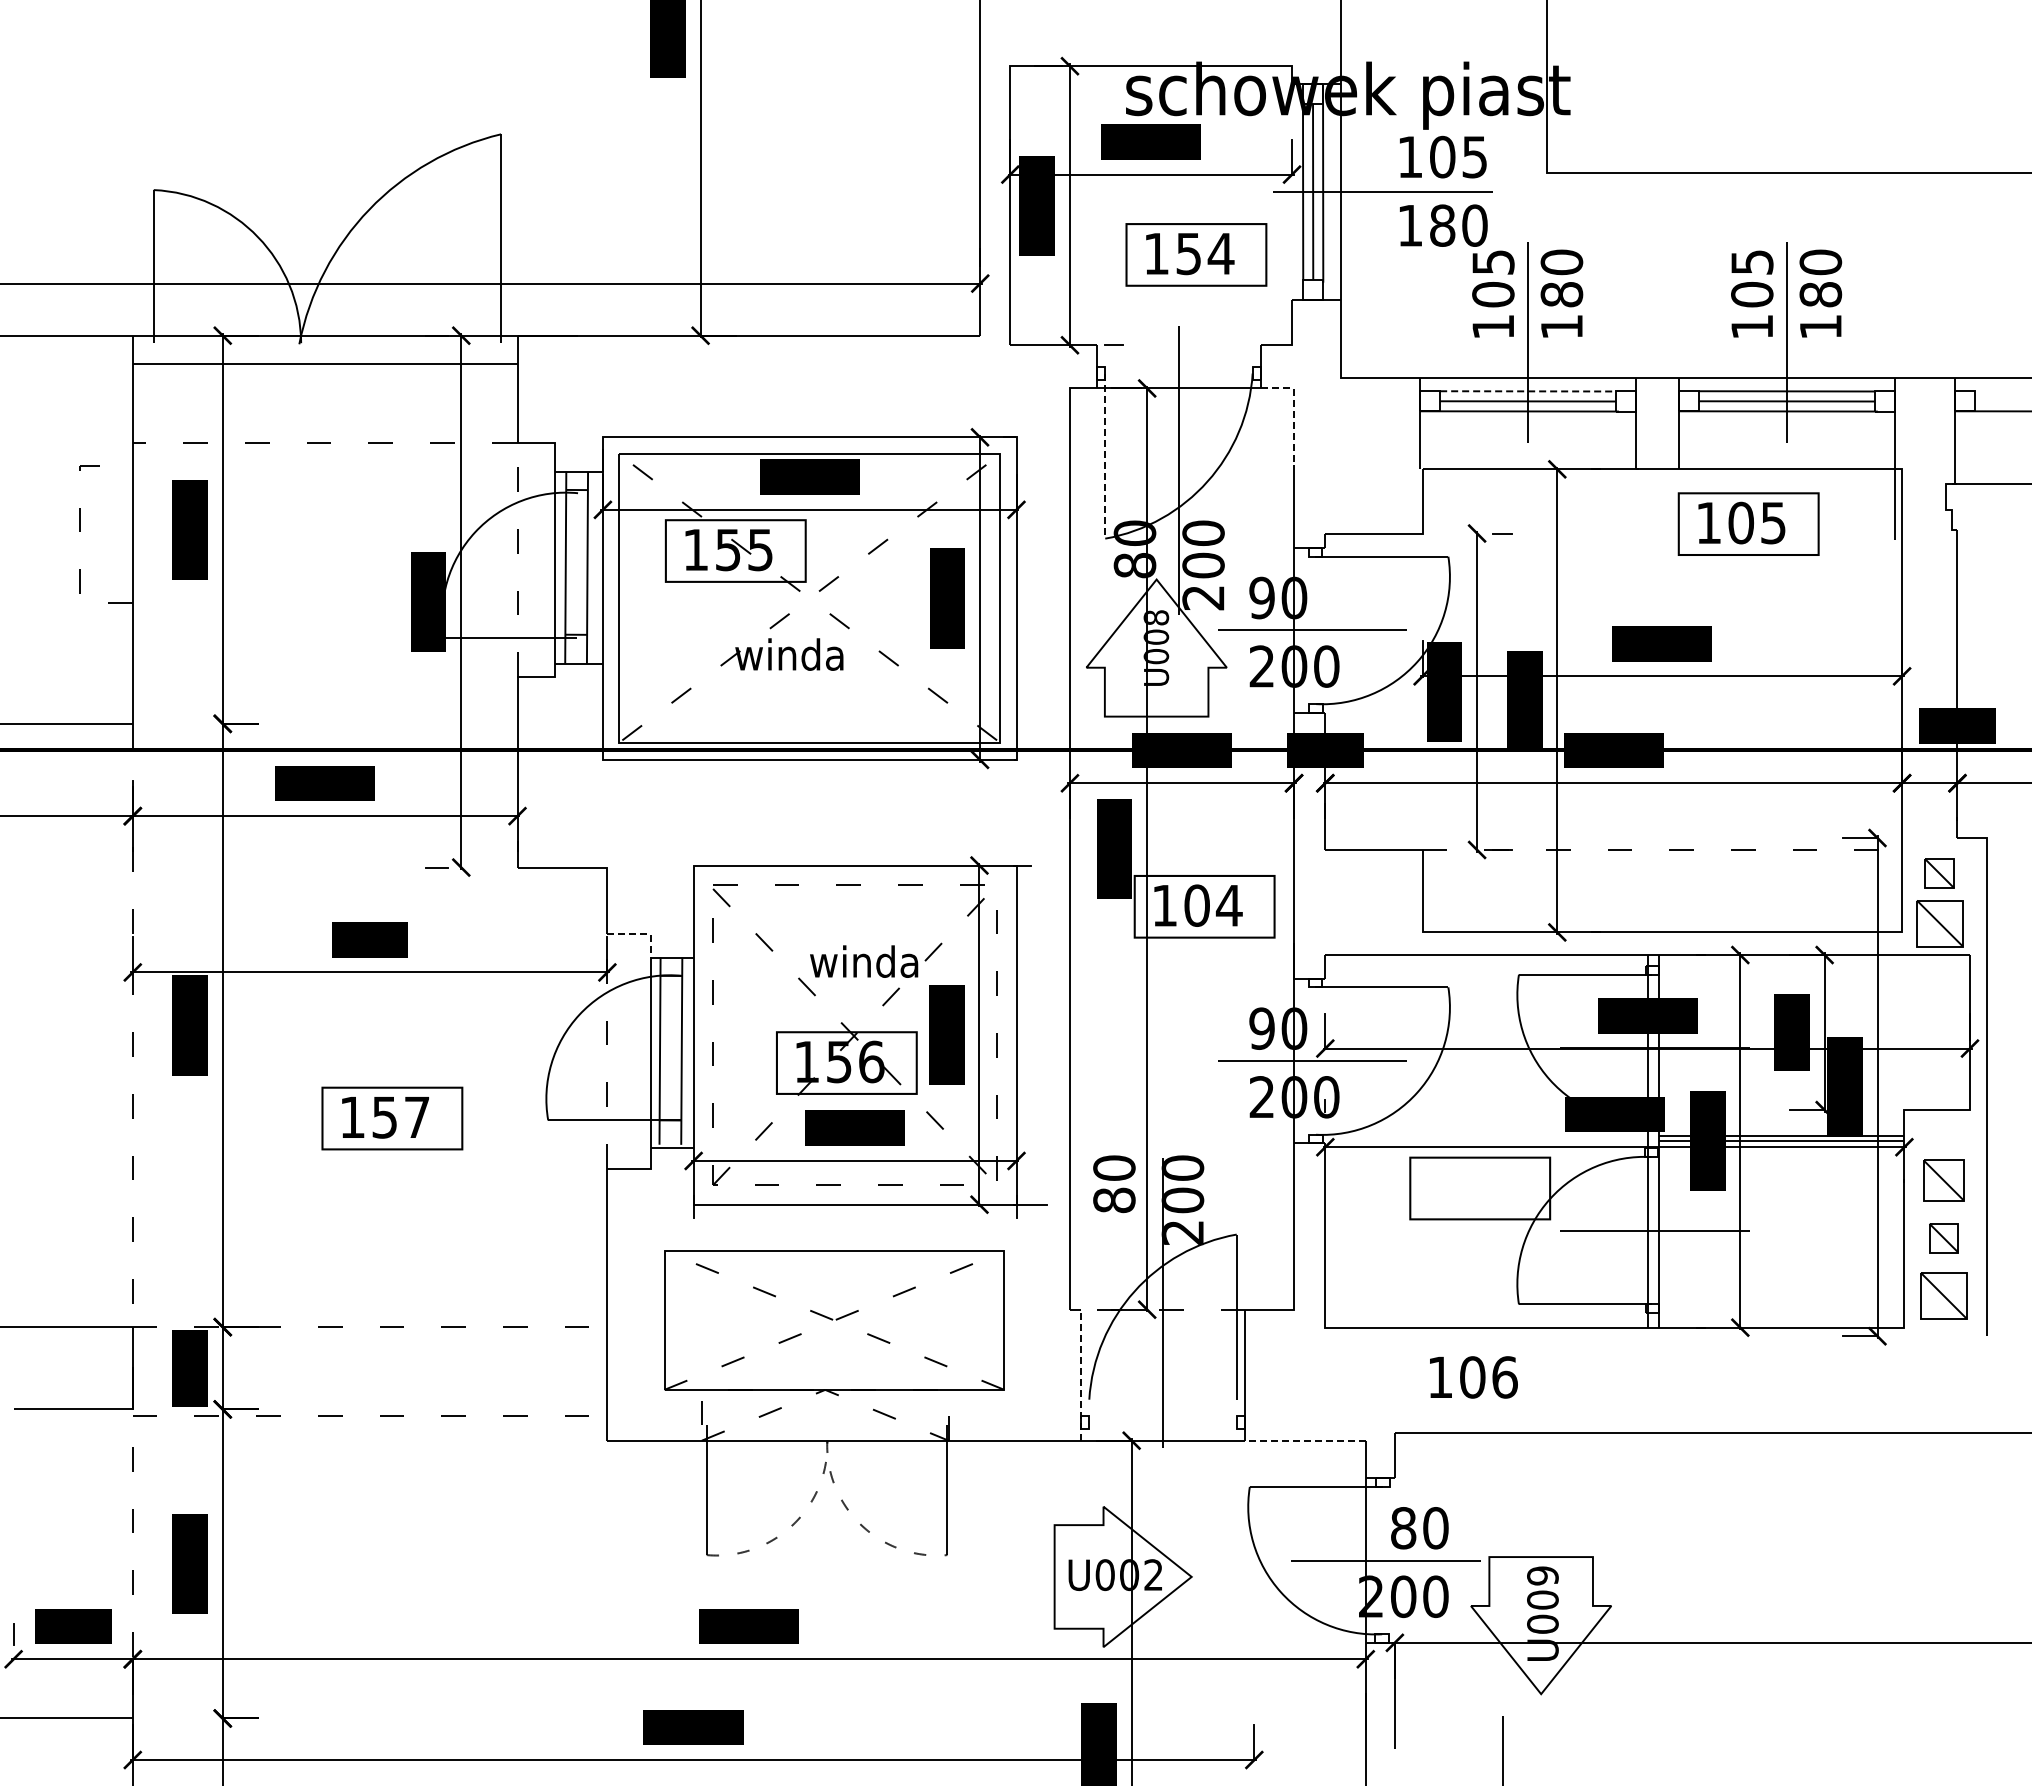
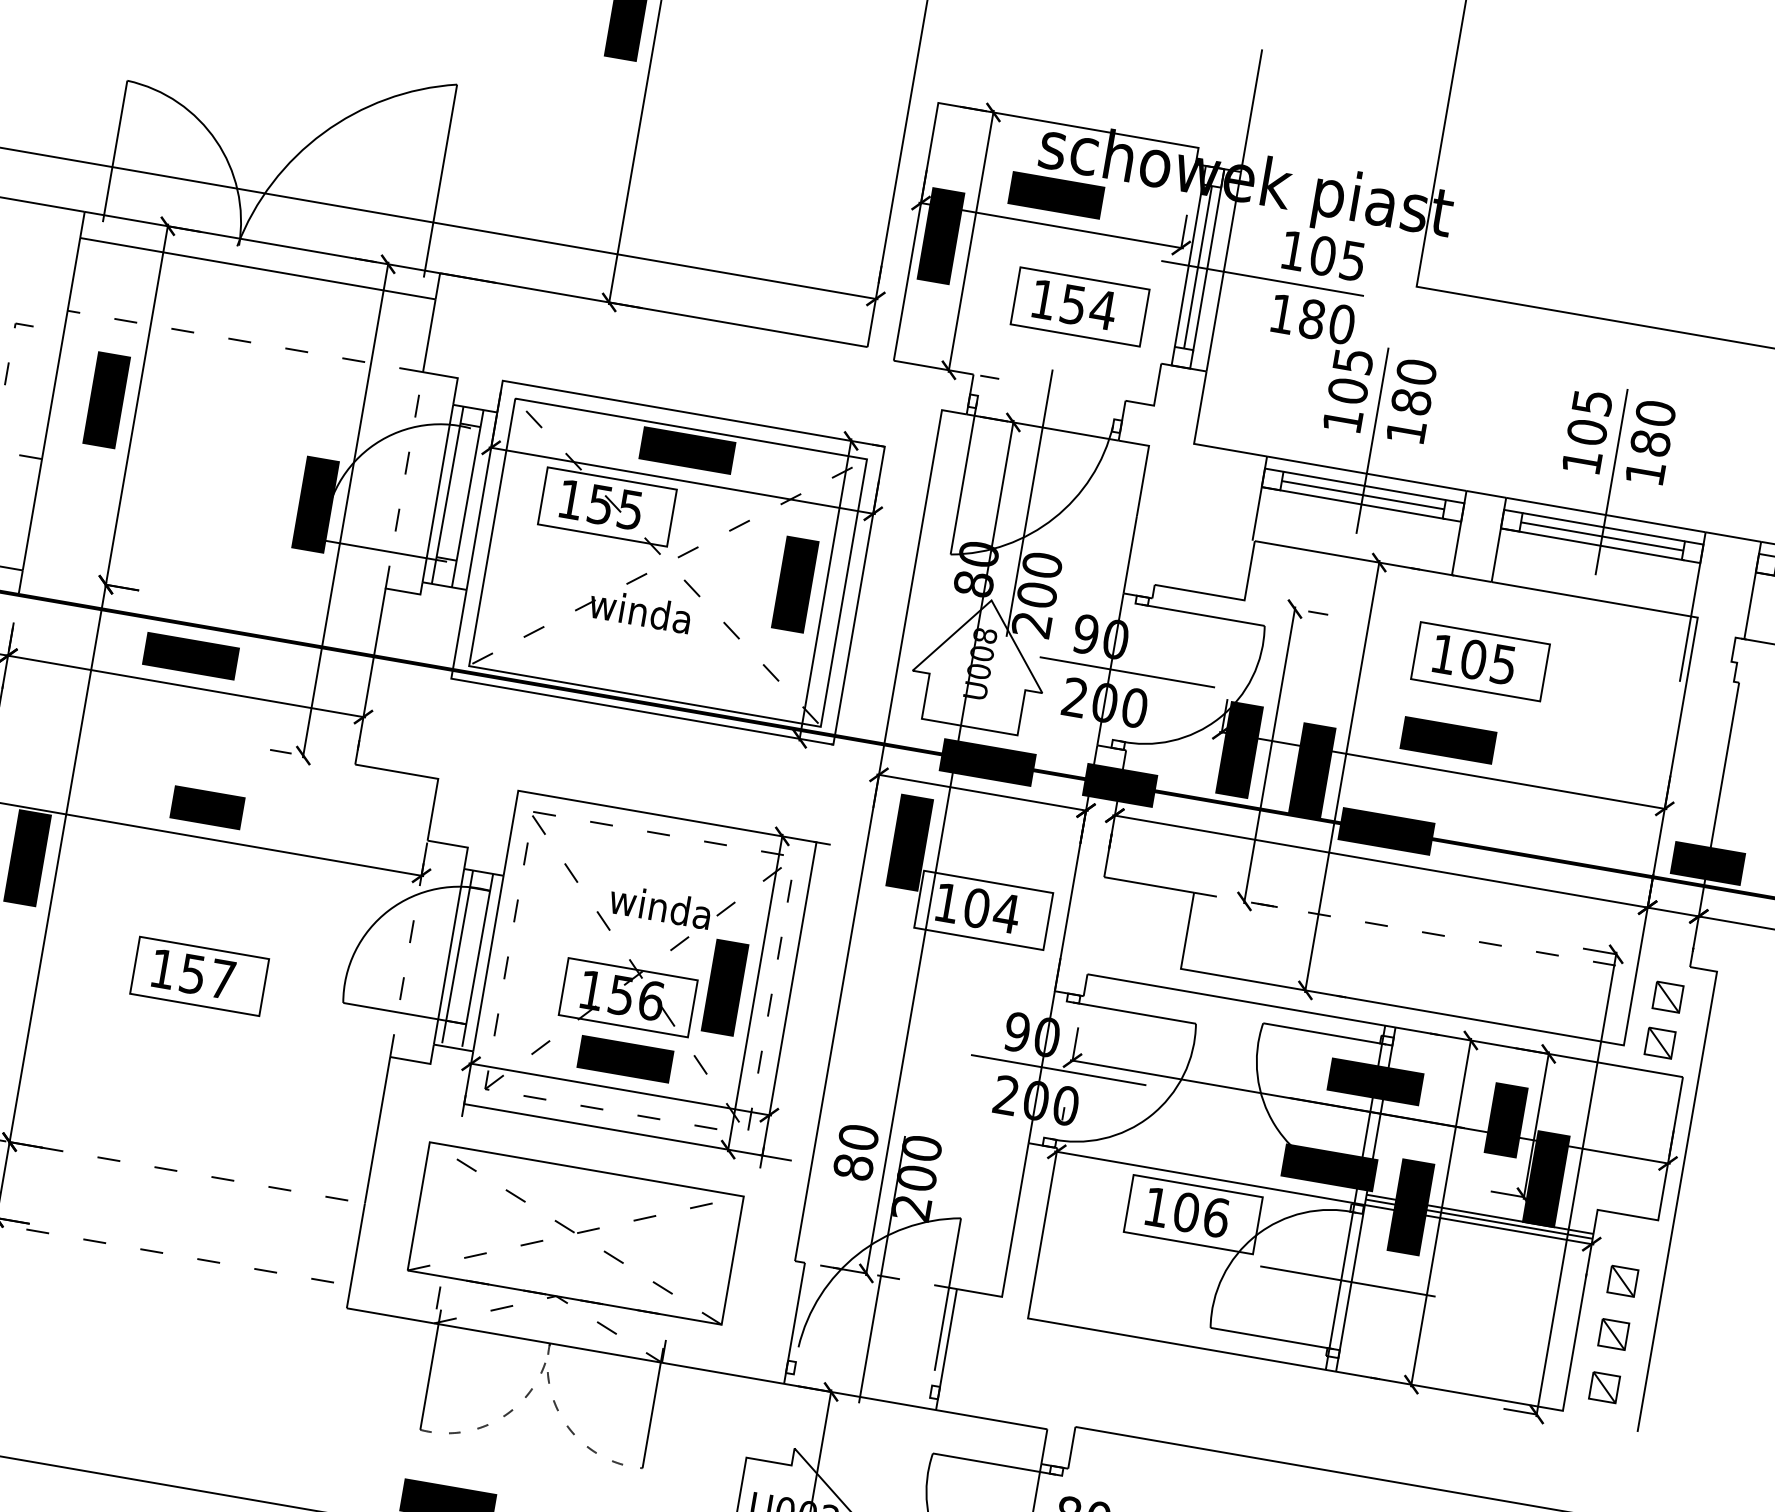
line: (1528, 391) -> (1365, 486), dashed -> solid
line: (1294, 410) -> (1145, 466), dashed -> solid
line: (1105, 456) -> (963, 478), dashed -> solid
text: (1748, 523) -> (1480, 661), moved
part: (1939, 923) -> (1659, 1043), size x0.62
line: (642, 934) -> (460, 846), dashed -> solid
part: (1943, 1180) -> (1622, 1281), size x0.71
part: (1943, 1295) -> (1604, 1387), size x0.62
line: (1080, 1374) -> (794, 1322), dashed -> solid
text: (1473, 1377) -> (1187, 1212), moved
line: (1305, 1440) -> (991, 1419), dashed -> solid

